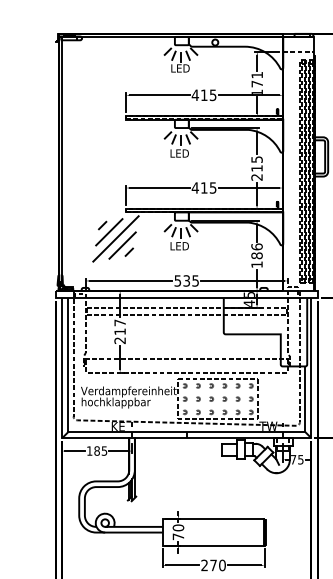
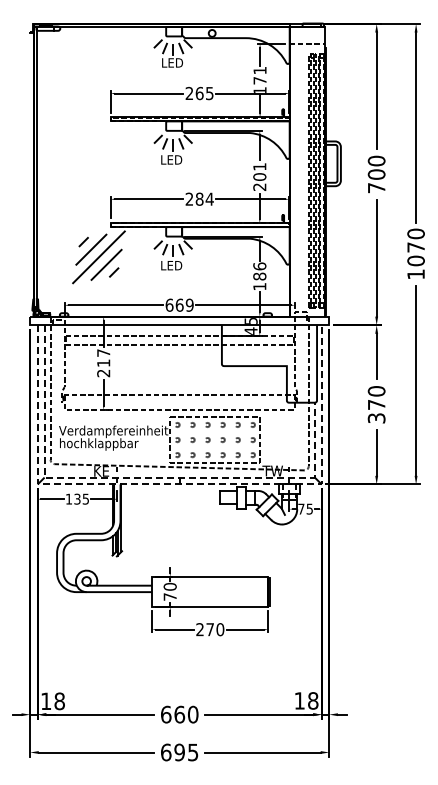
text: (199, 95) -> (194, 93), 415 -> 265
text: (256, 163) -> (259, 171), 215 -> 201
text: (204, 187) -> (199, 198), 415 -> 284
text: (186, 280) -> (179, 304), 535 -> 669
line: (153, 432) -> (141, 477), solid -> dashed
line: (187, 438) -> (180, 484), solid -> dashed
text: (97, 450) -> (77, 498), 185 -> 135

